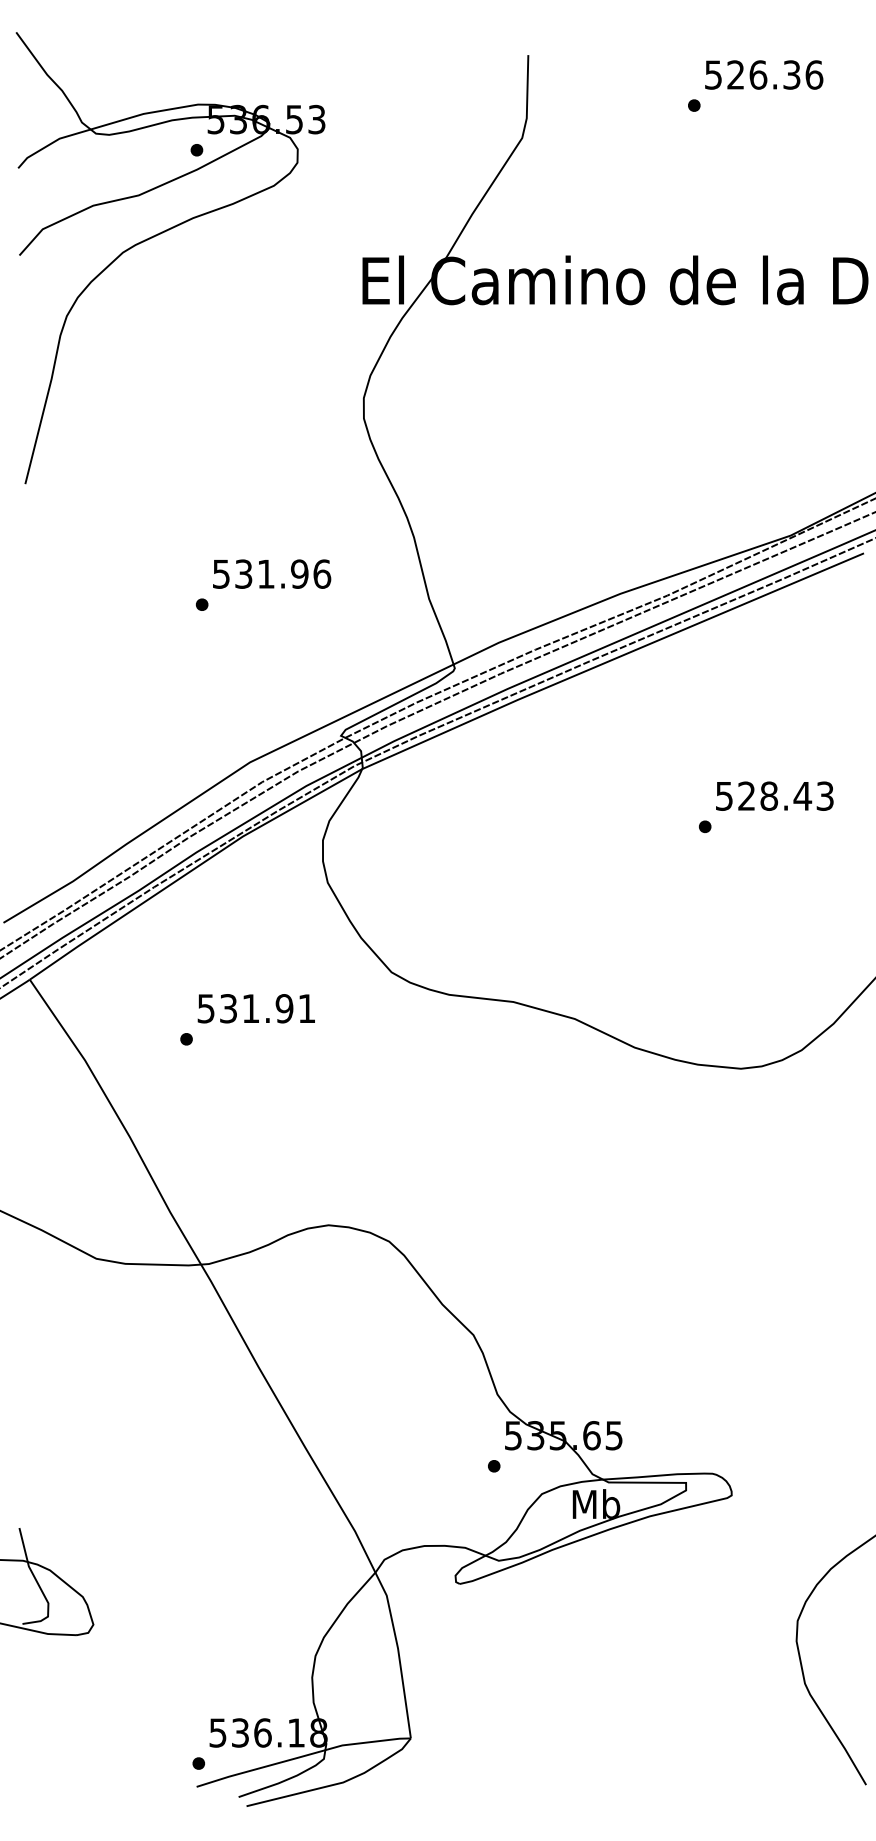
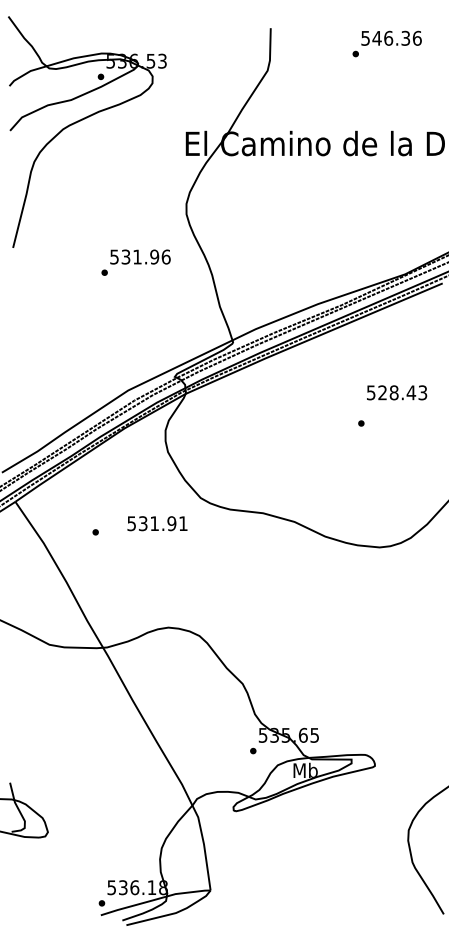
text: (734, 73) -> (376, 37), 526.36 -> 546.36
text: (262, 584) -> (135, 262), moved
text: (775, 795) -> (397, 392), moved
text: (256, 1008) -> (157, 523), moved

